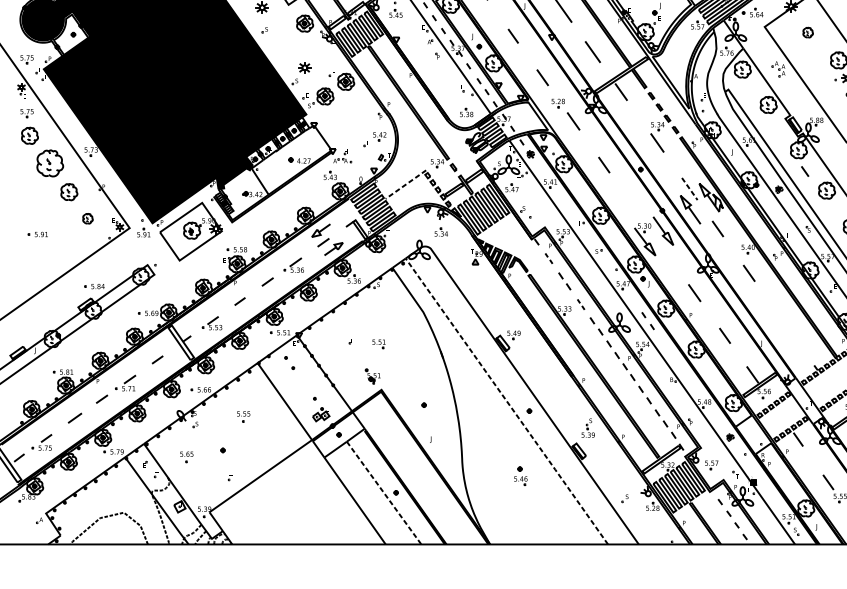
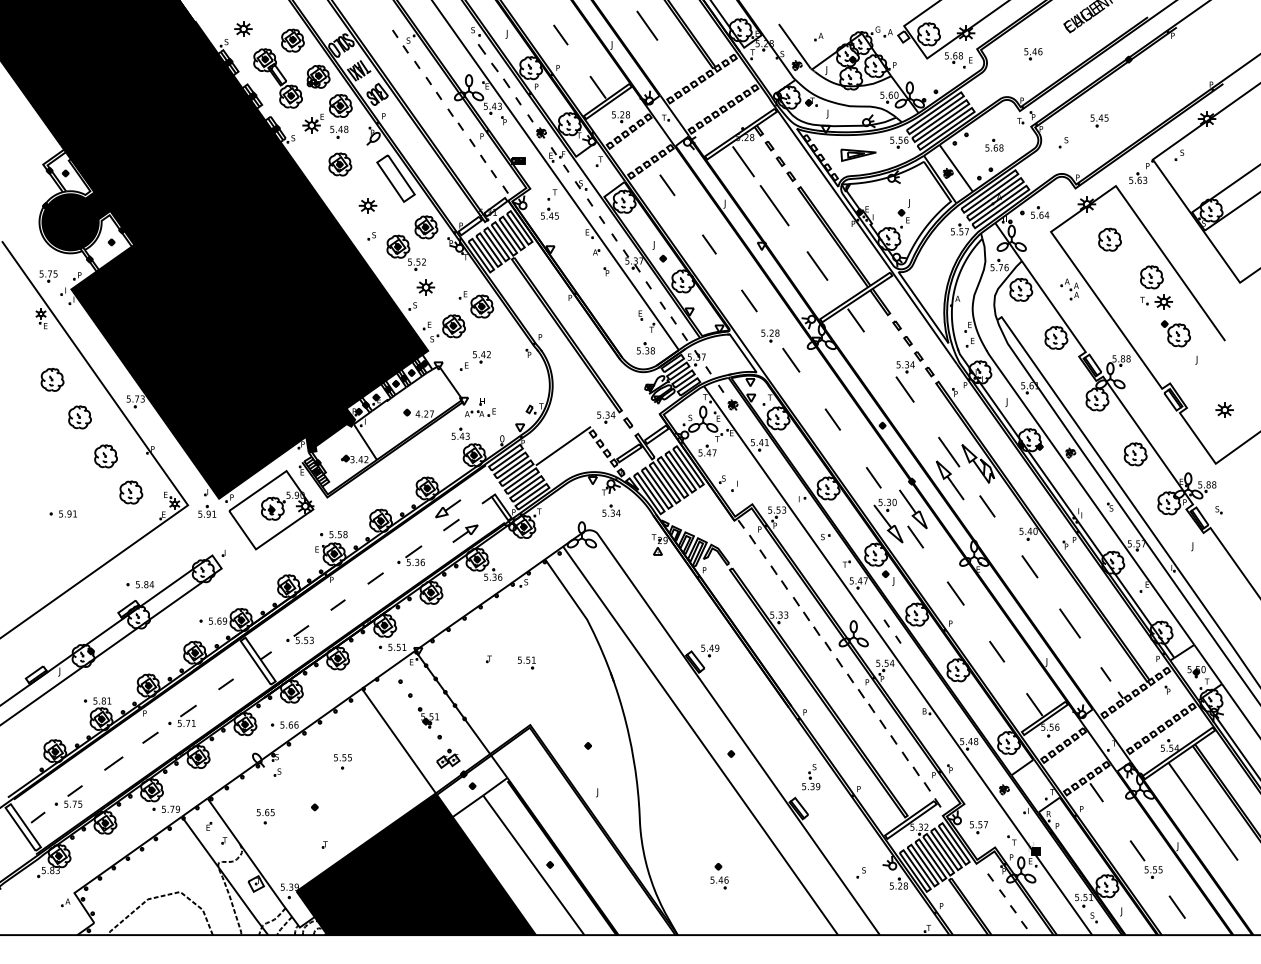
part: (807, 32) -> (1109, 239), size x1.67
part: (289, 42) -> (405, 252), added
part: (26, 113) -> (48, 349), removed
part: (374, 139) -> (474, 360), moved
part: (49, 163) -> (79, 417), size x0.62
line: (804, 171) -> (1105, 674), moved
line: (405, 184) -> (563, 446), dashed -> solid
line: (690, 189) -> (949, 452), dashed -> solid
line: (634, 207) -> (873, 477), added
part: (88, 218) -> (131, 492), size x1.67
line: (665, 251) -> (915, 536), added
part: (548, 258) -> (757, 546), size x1.67
part: (581, 304) -> (801, 609), size x1.67
line: (778, 315) -> (1069, 623), added
part: (372, 376) -> (427, 717), moved
line: (507, 401) -> (701, 741), dashed -> solid
part: (520, 476) -> (719, 876), moved
fill: (297, 492) -> (415, 864), added
line: (384, 493) -> (534, 865), dashed -> solid

